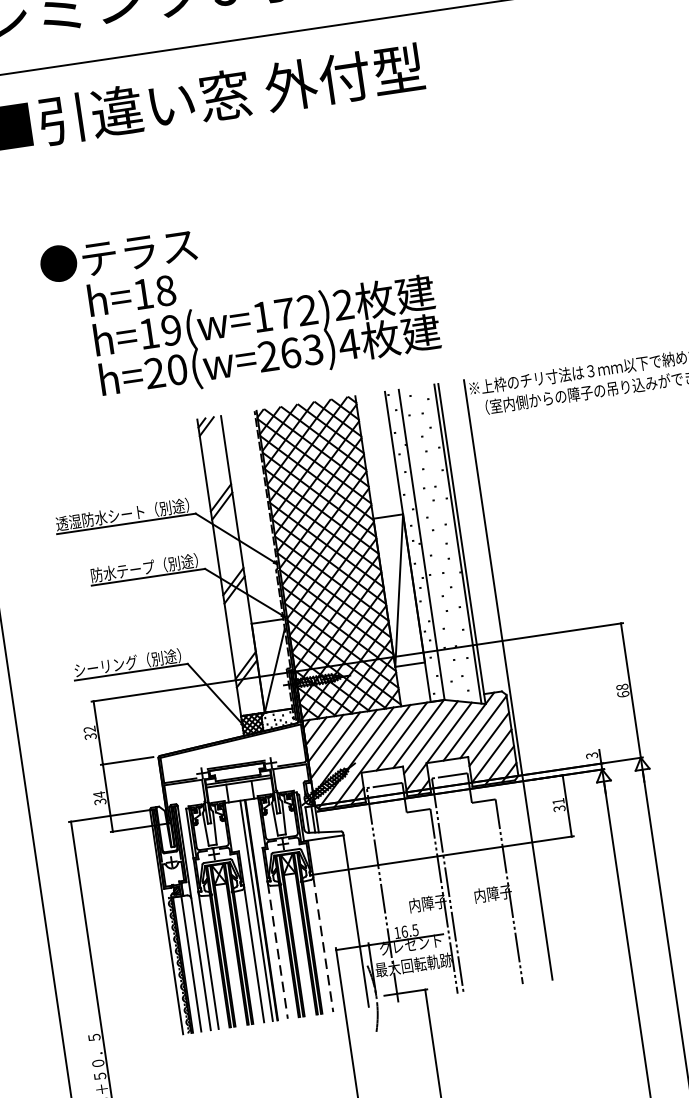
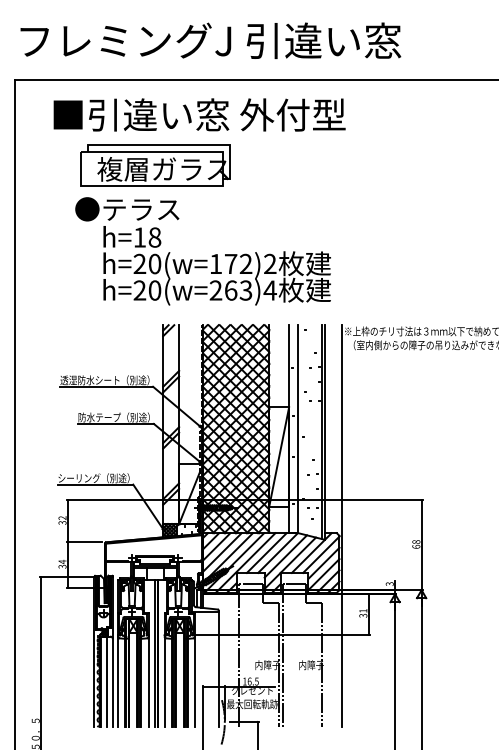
part: (150, 183) -> (155, 165), added
text: (160, 331) -> (147, 263), h=19(w=172)2 -> h=20(w=172)2
line: (324, 945) -> (195, 682), dashed -> solid
line: (277, 951) -> (164, 682), dashed -> solid

